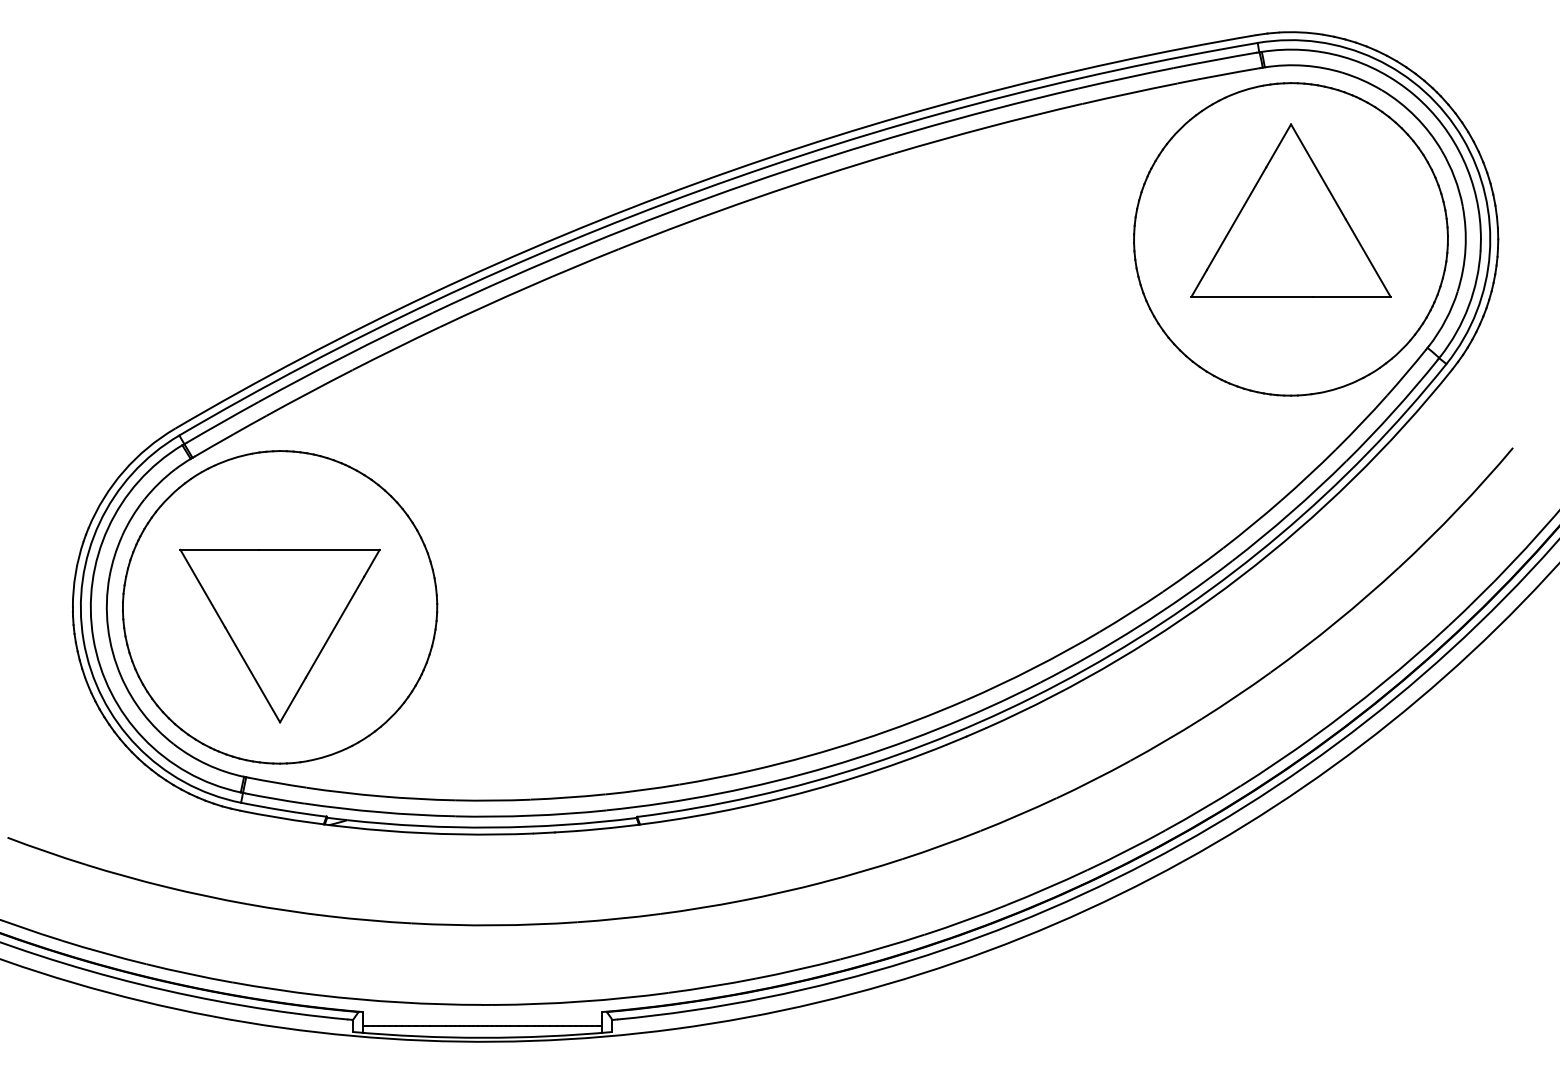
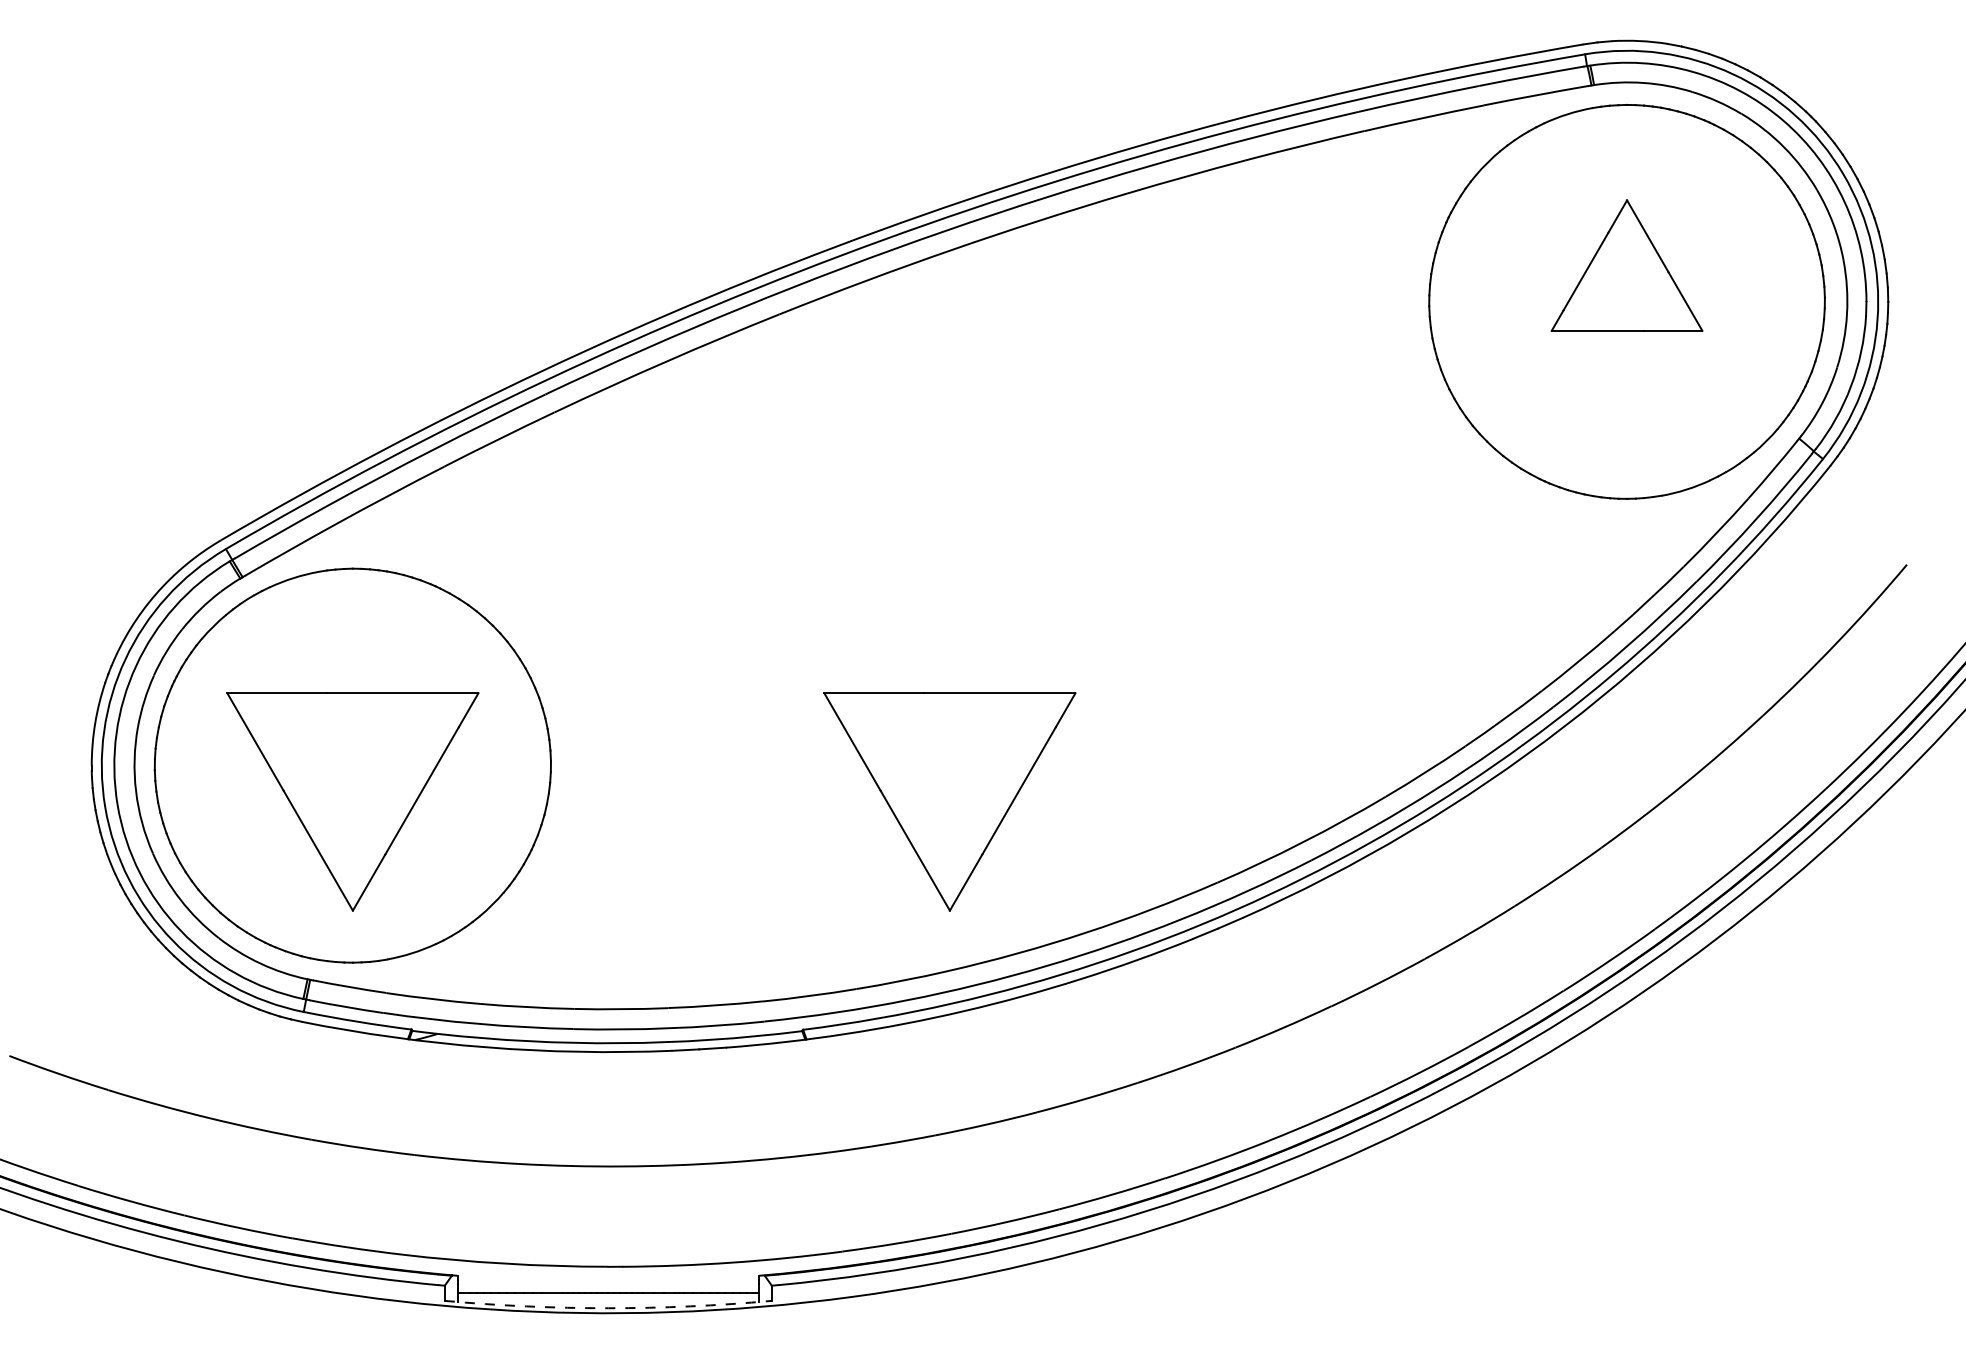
part: (1290, 210) -> (1626, 265), size x0.6
part: (753, 635) -> (949, 801), added
arc: (482, 1038) -> (608, 1308), solid -> dashed

